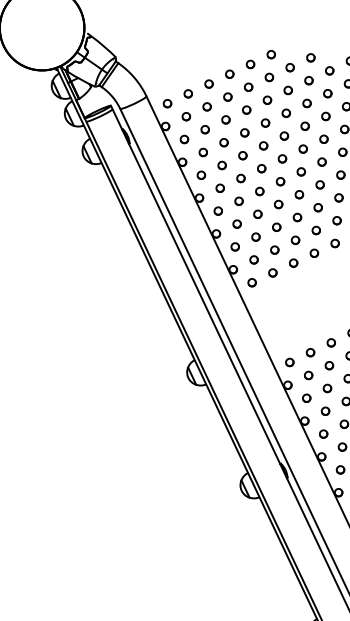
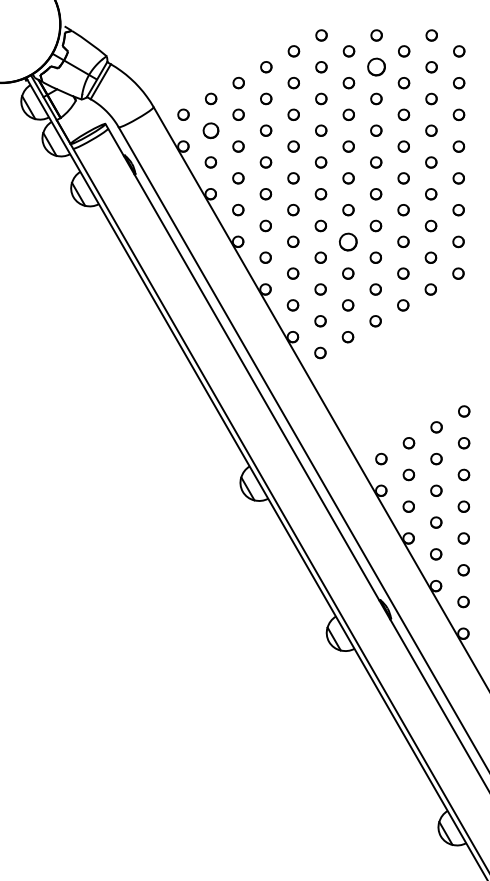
part: (308, 80) -> (376, 67), size x1.6
part: (186, 116) -> (210, 130), size x1.4
part: (278, 204) -> (348, 241), size x1.6

